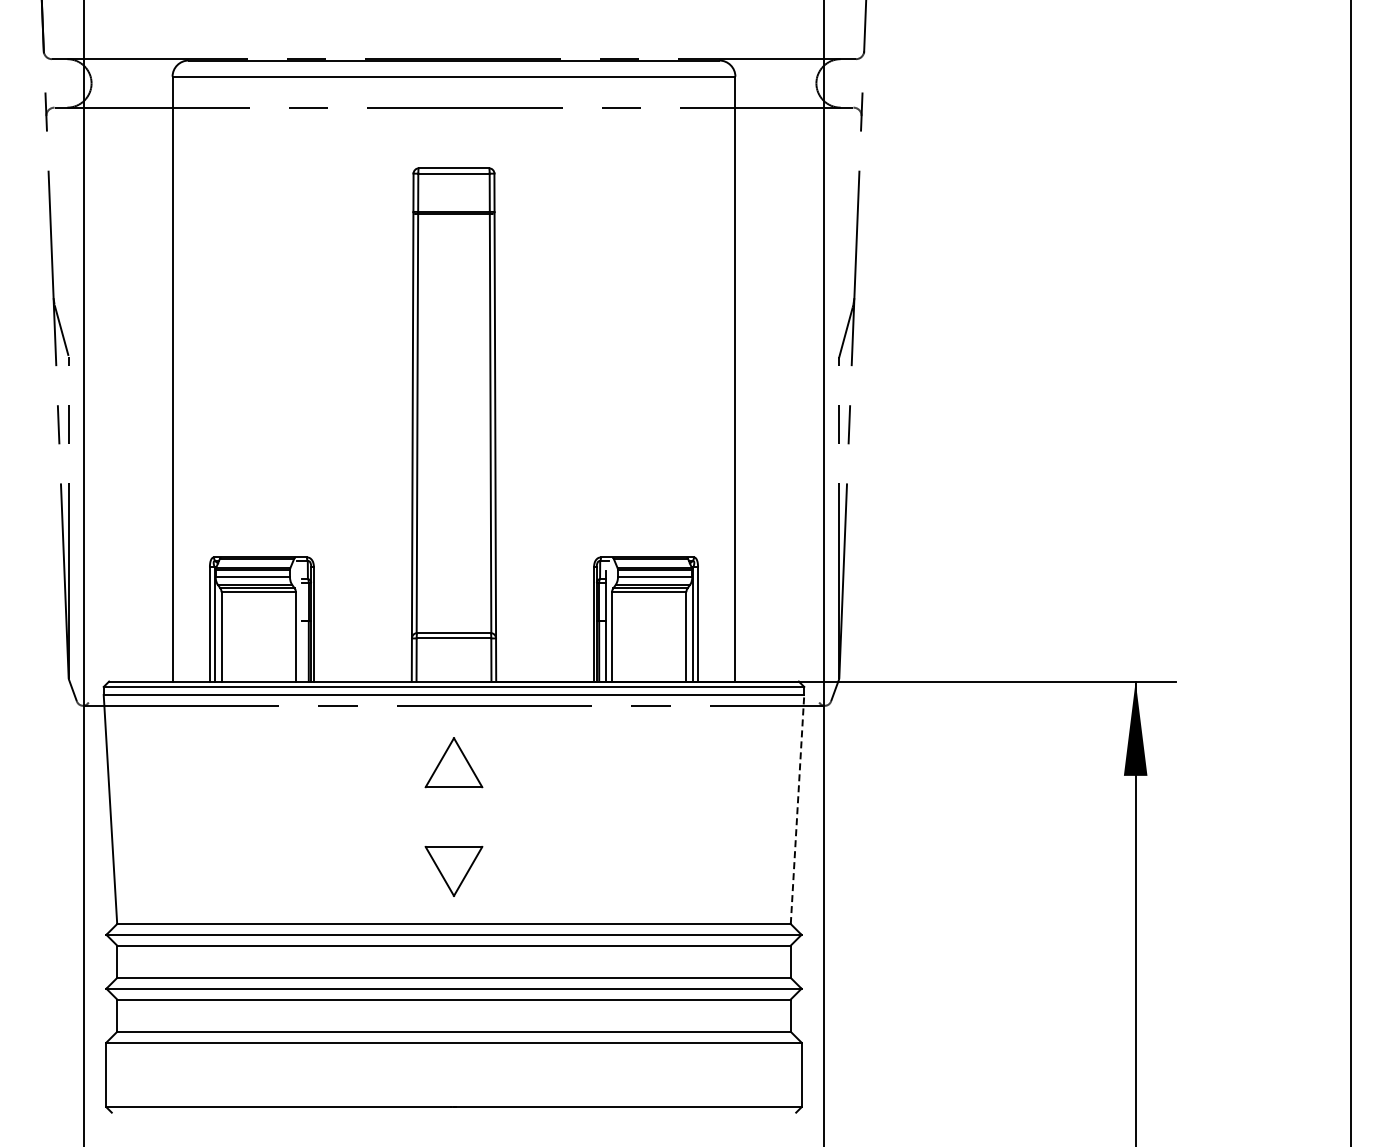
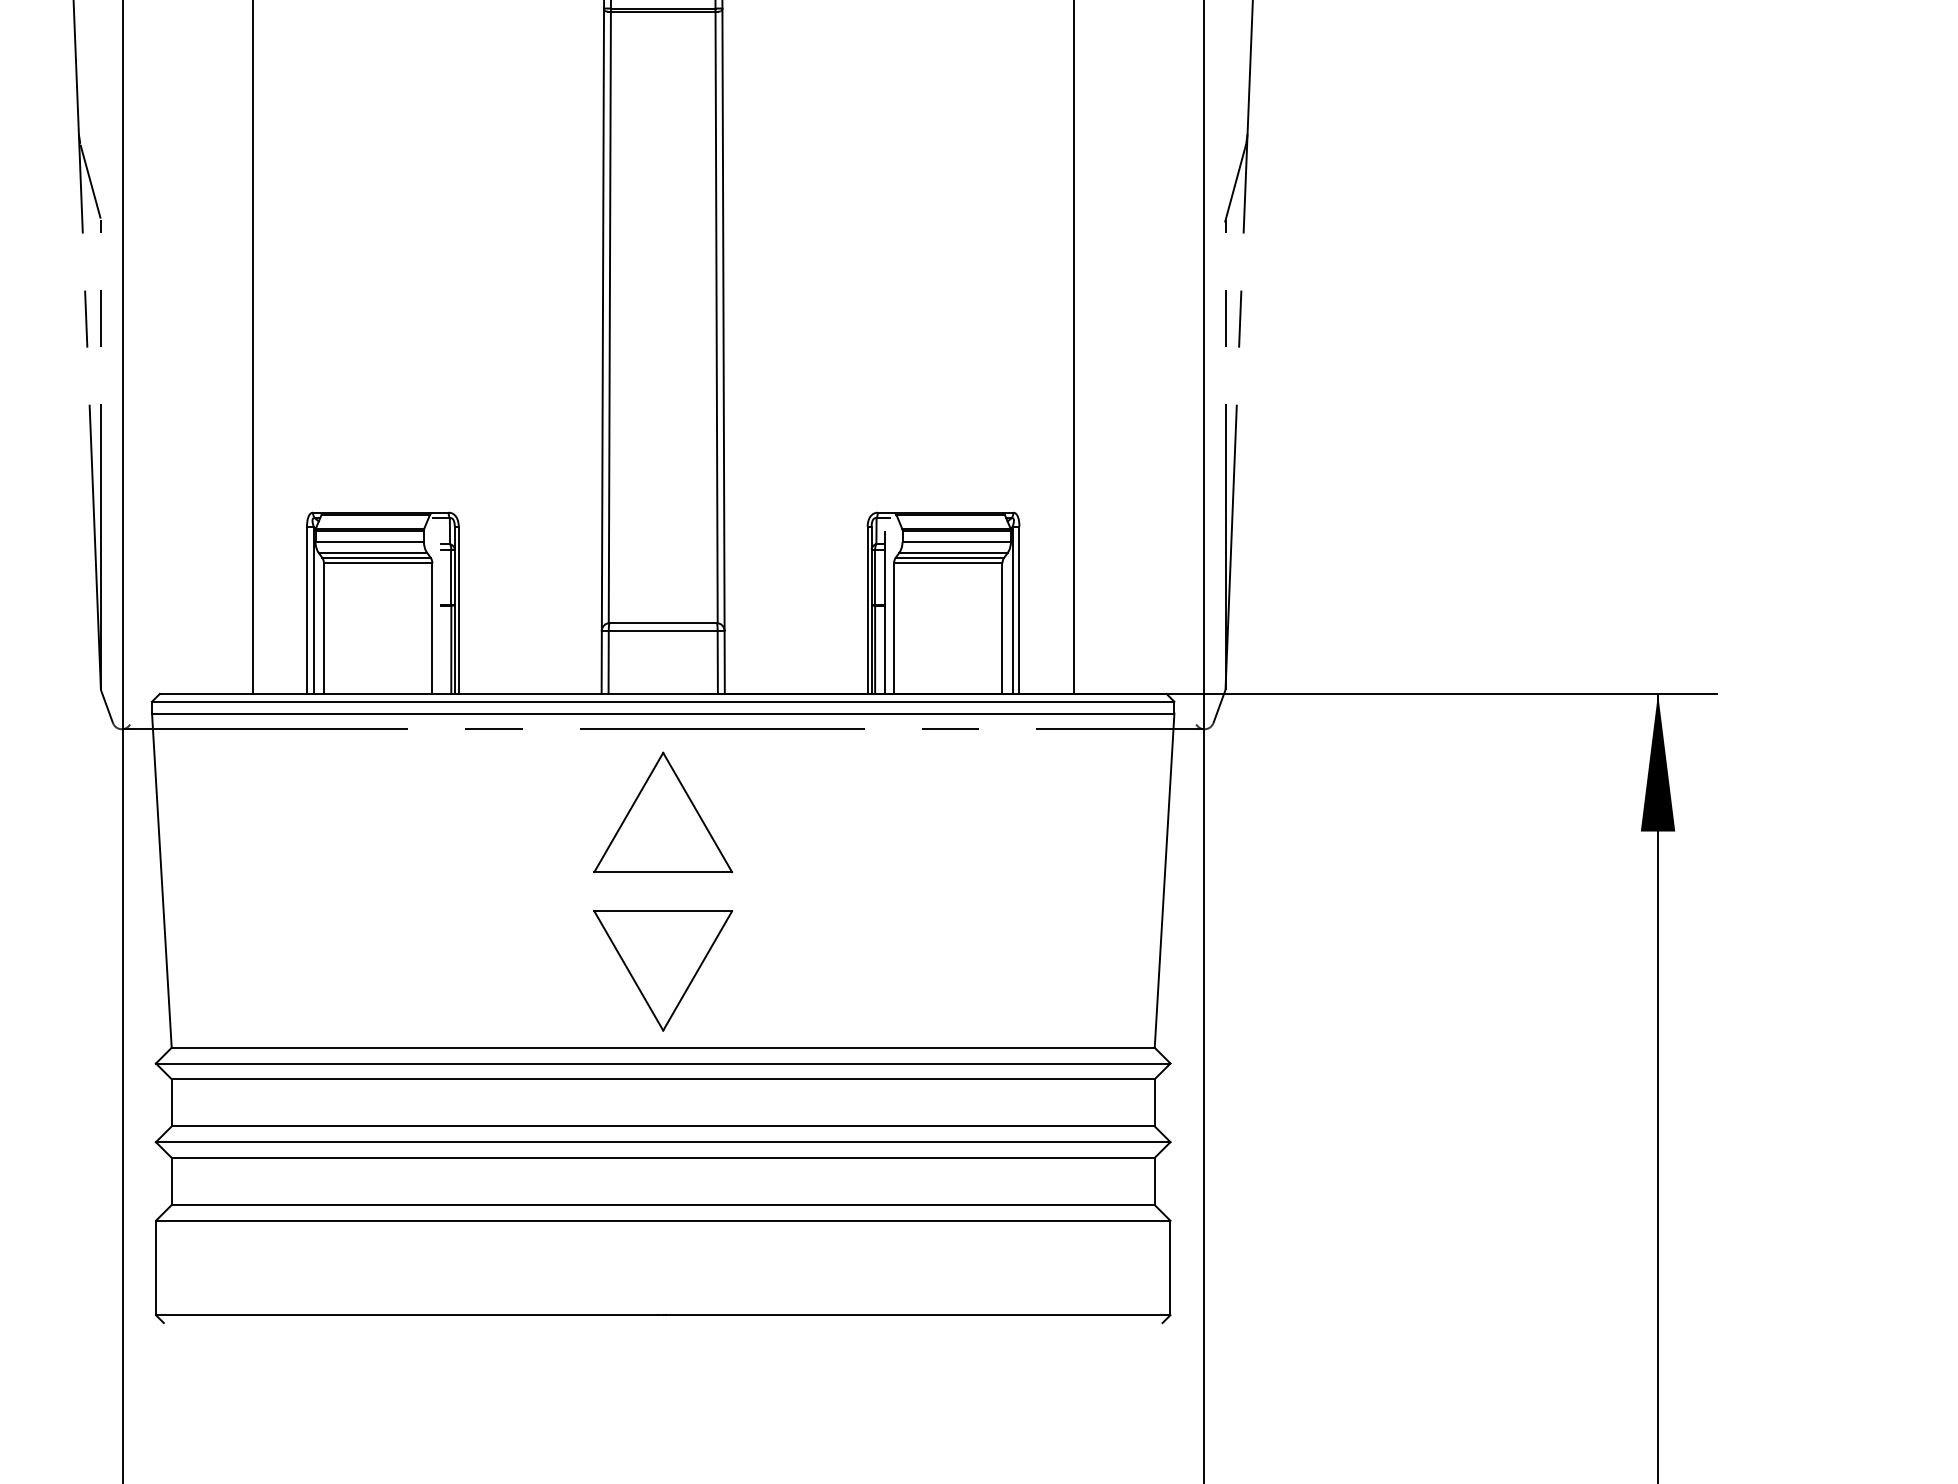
part: (453, 762) -> (662, 812), size x1.67
line: (797, 809) -> (1164, 880), dashed -> solid
part: (453, 871) -> (662, 971), size x1.67

